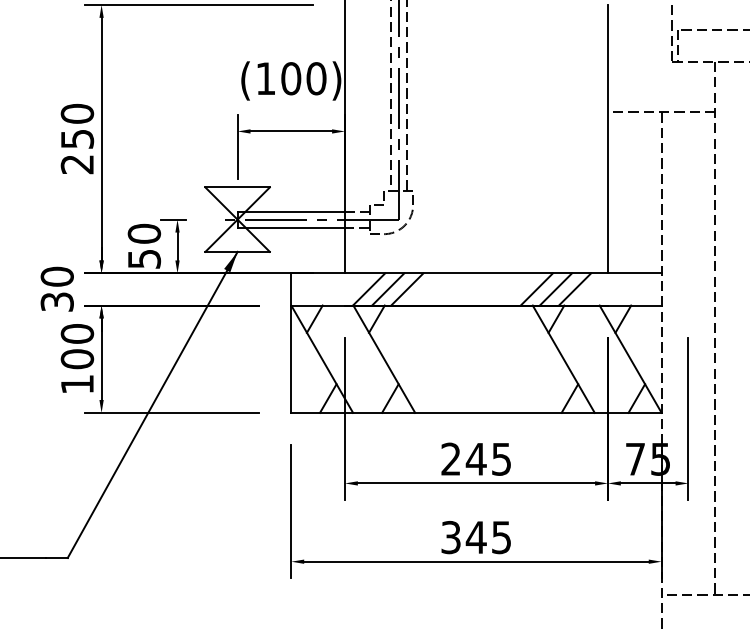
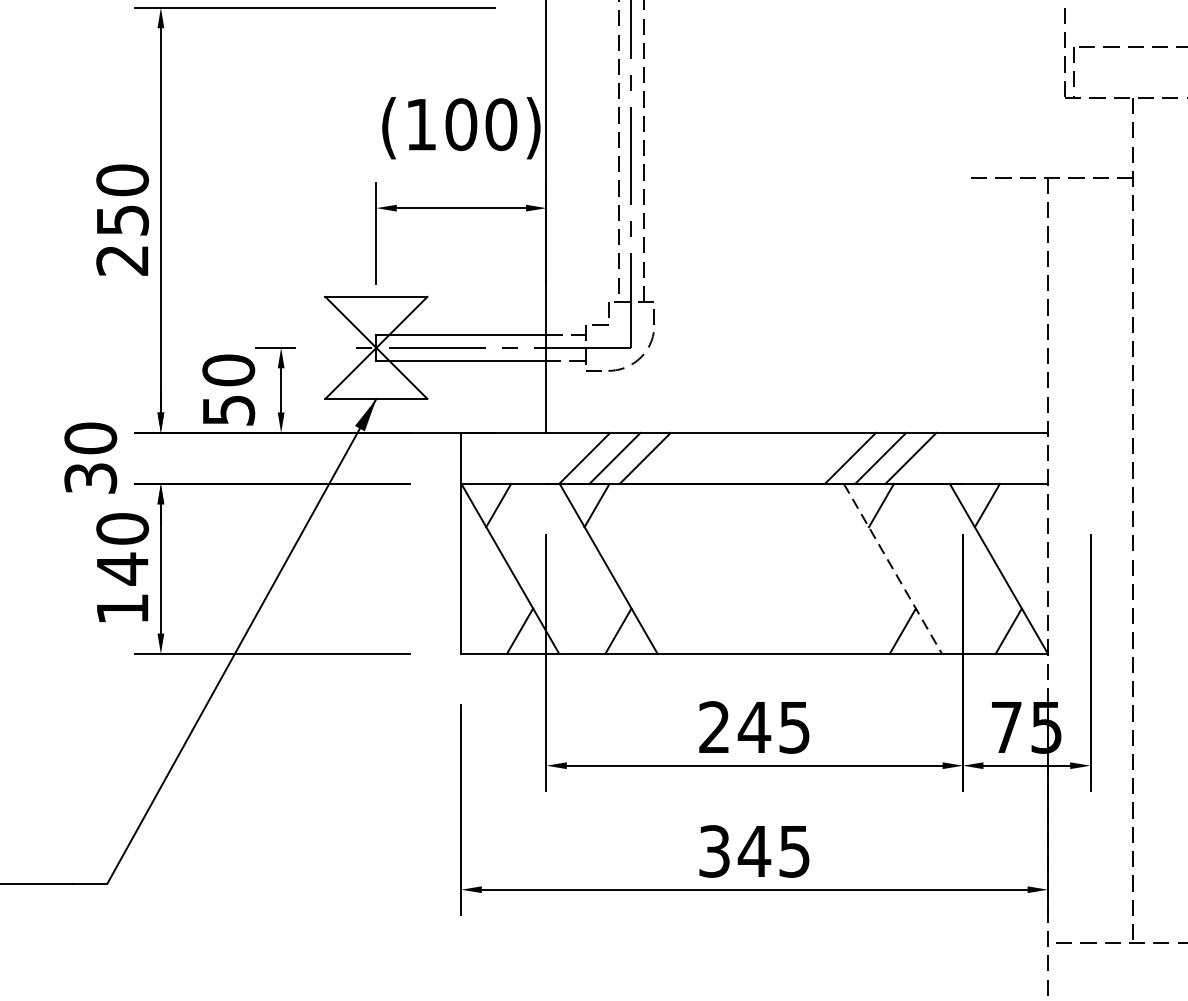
line: (607, 138) -> (962, 219), removed
text: (77, 358) -> (122, 567), 100 -> 140
line: (563, 359) -> (892, 569), solid -> dashed

